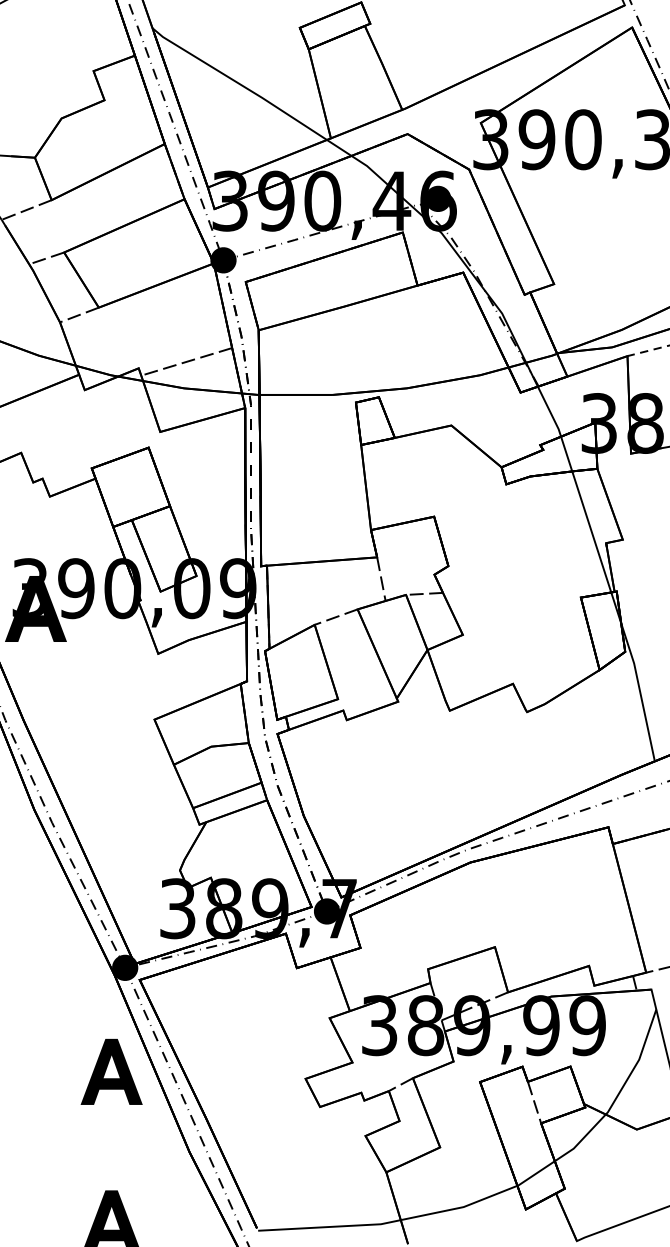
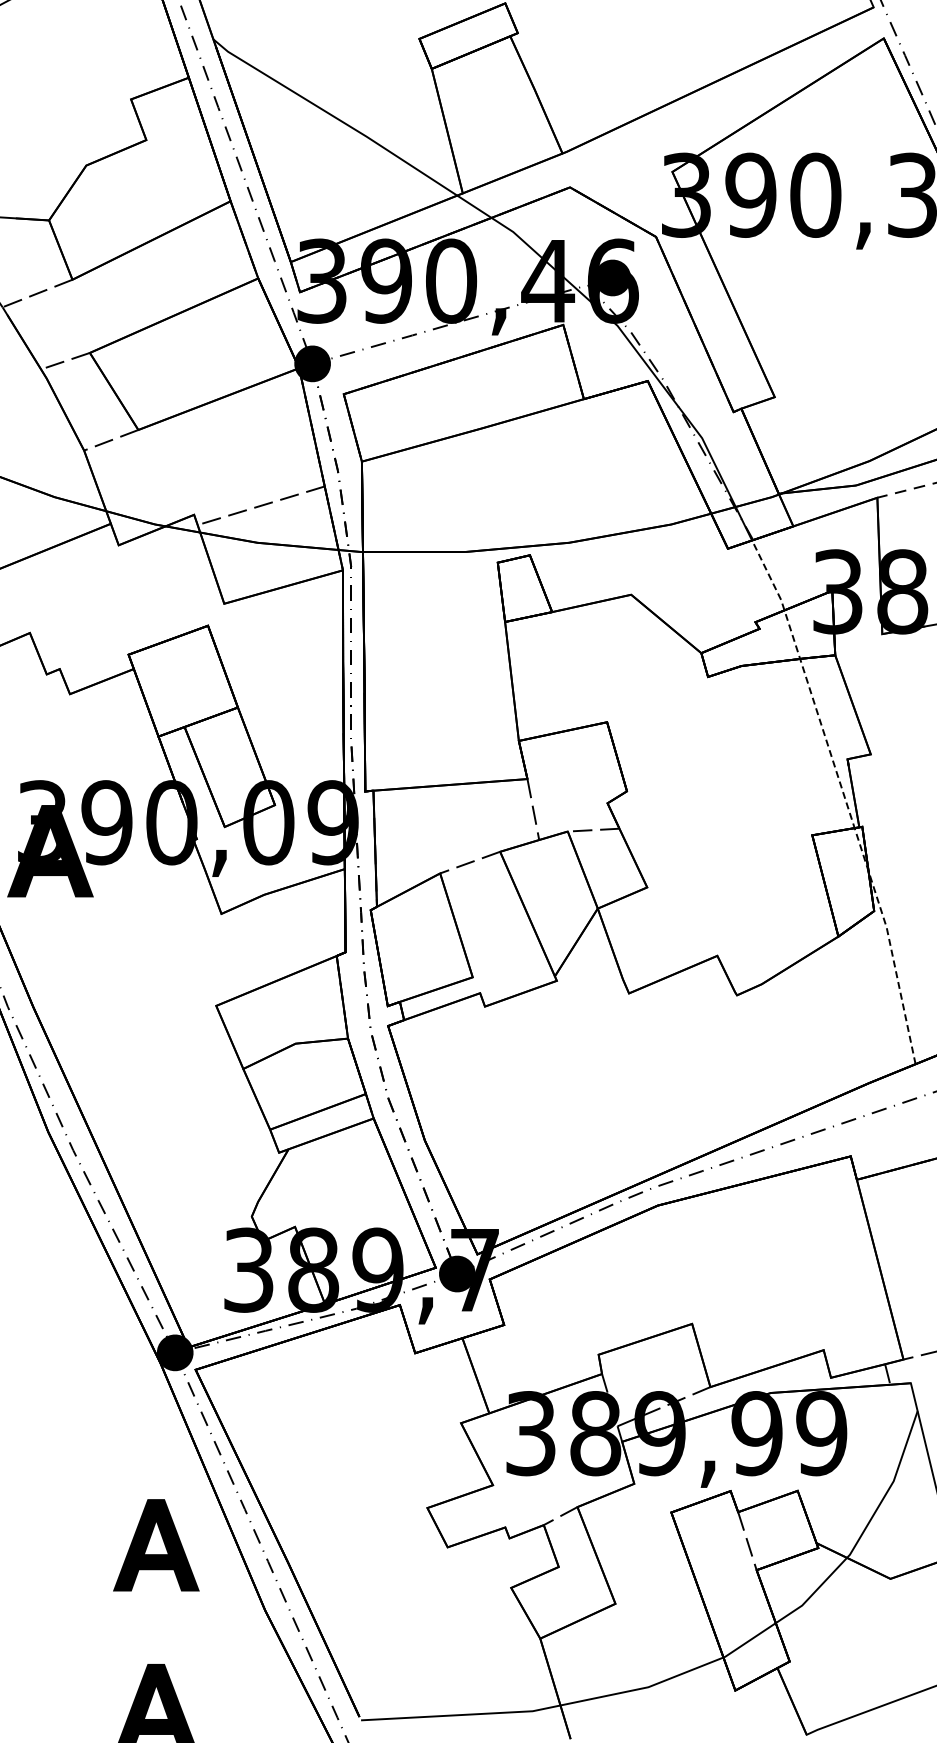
line: (604, 571) -> (845, 798), solid -> dashed
part: (111, 1072) -> (156, 1545), moved

